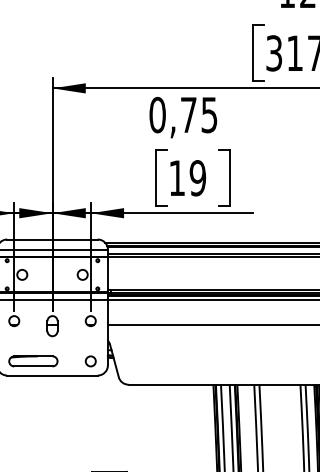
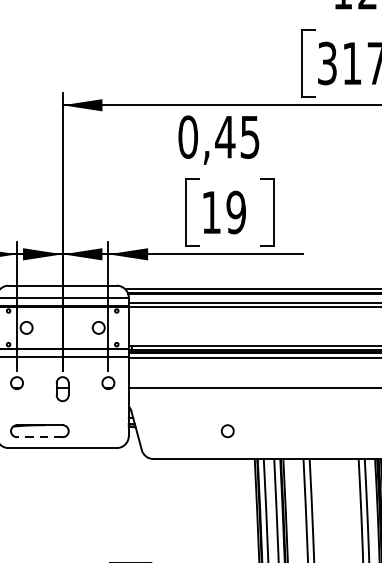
text: (188, 114) -> (225, 136), 0,75 -> 0,45
circle: (90, 361) -> (227, 431), moved
line: (32, 366) -> (38, 437), solid -> dashed

